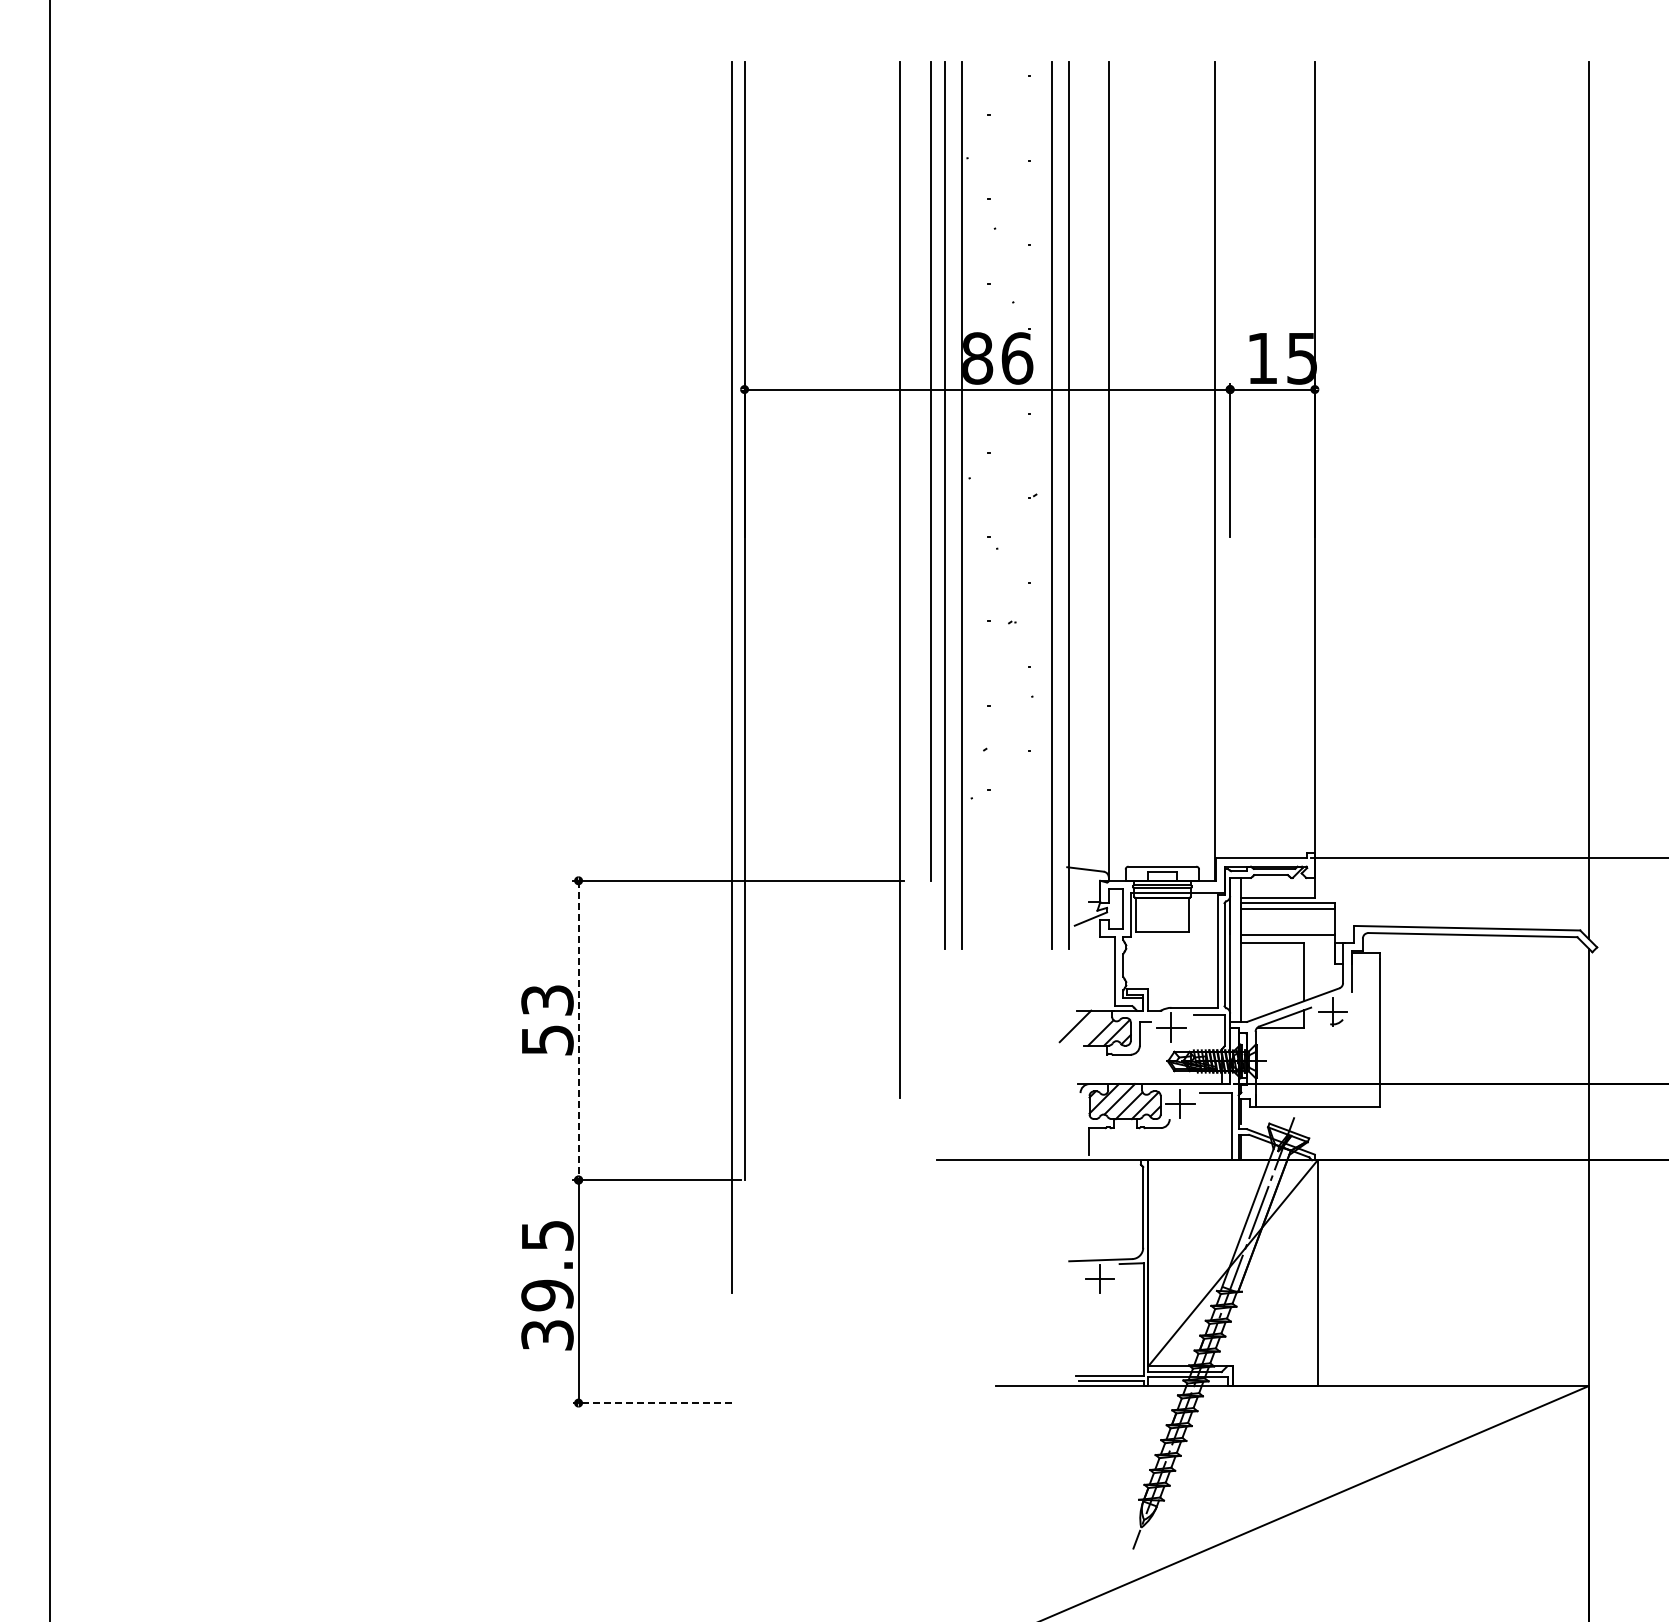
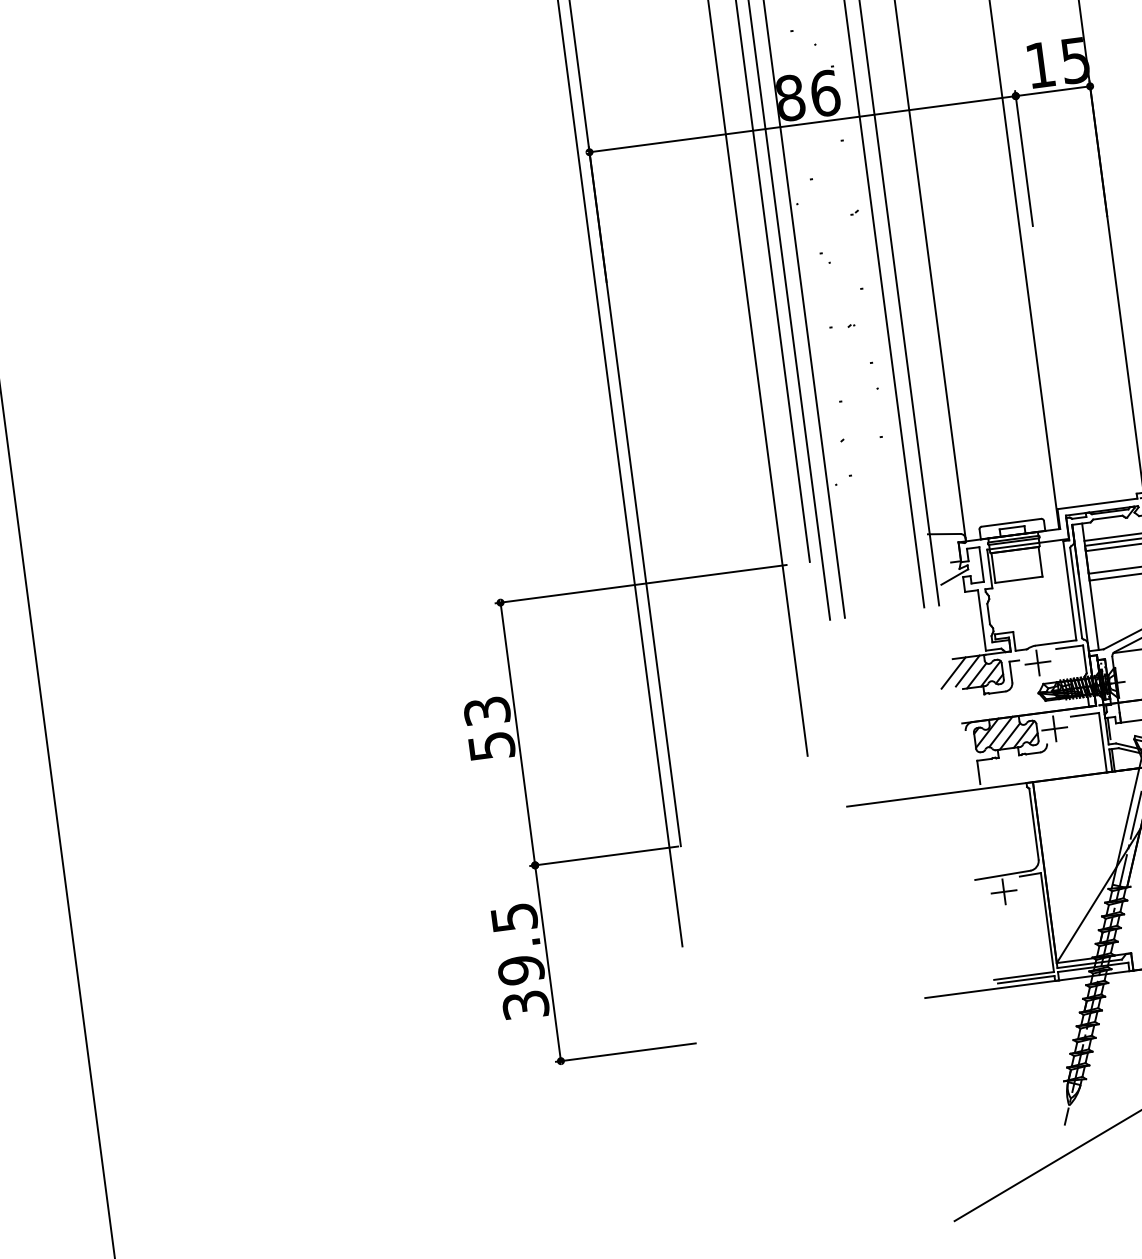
line: (1091, 1025) -> (967, 670), added
line: (578, 1030) -> (517, 734), dashed -> solid
line: (652, 1403) -> (625, 1052), dashed -> solid

